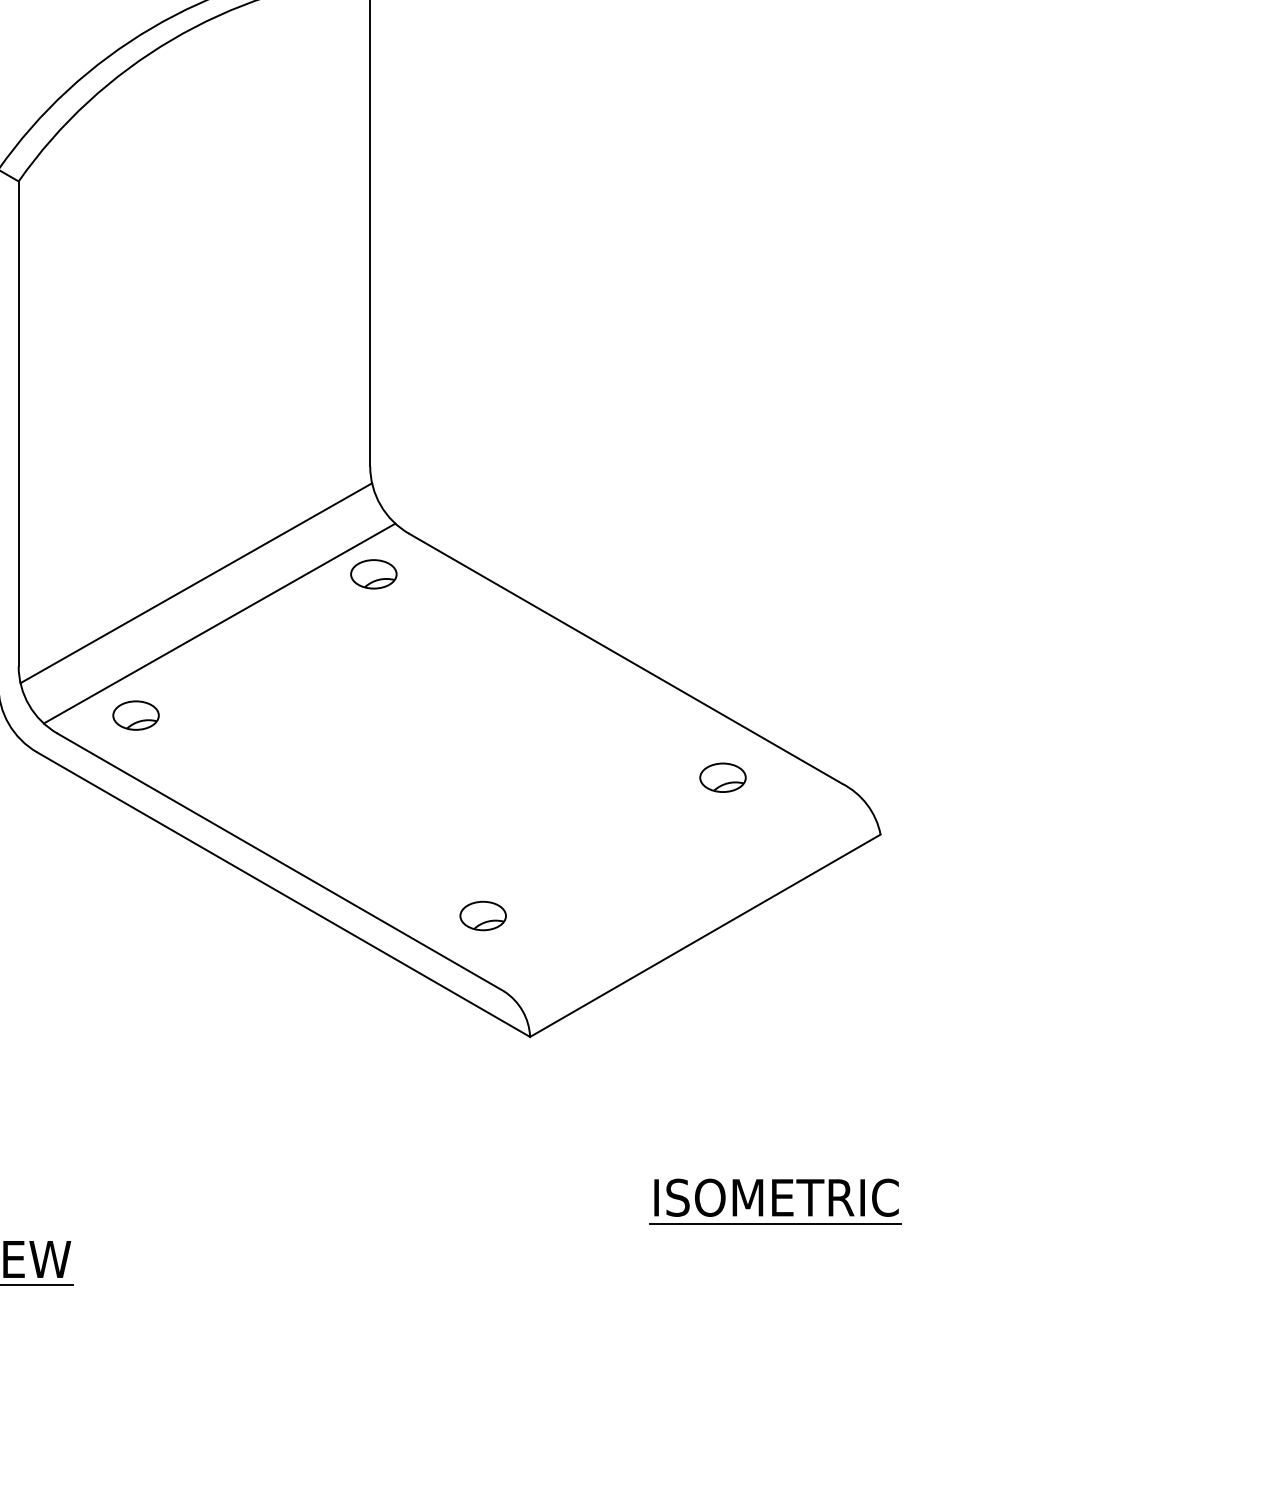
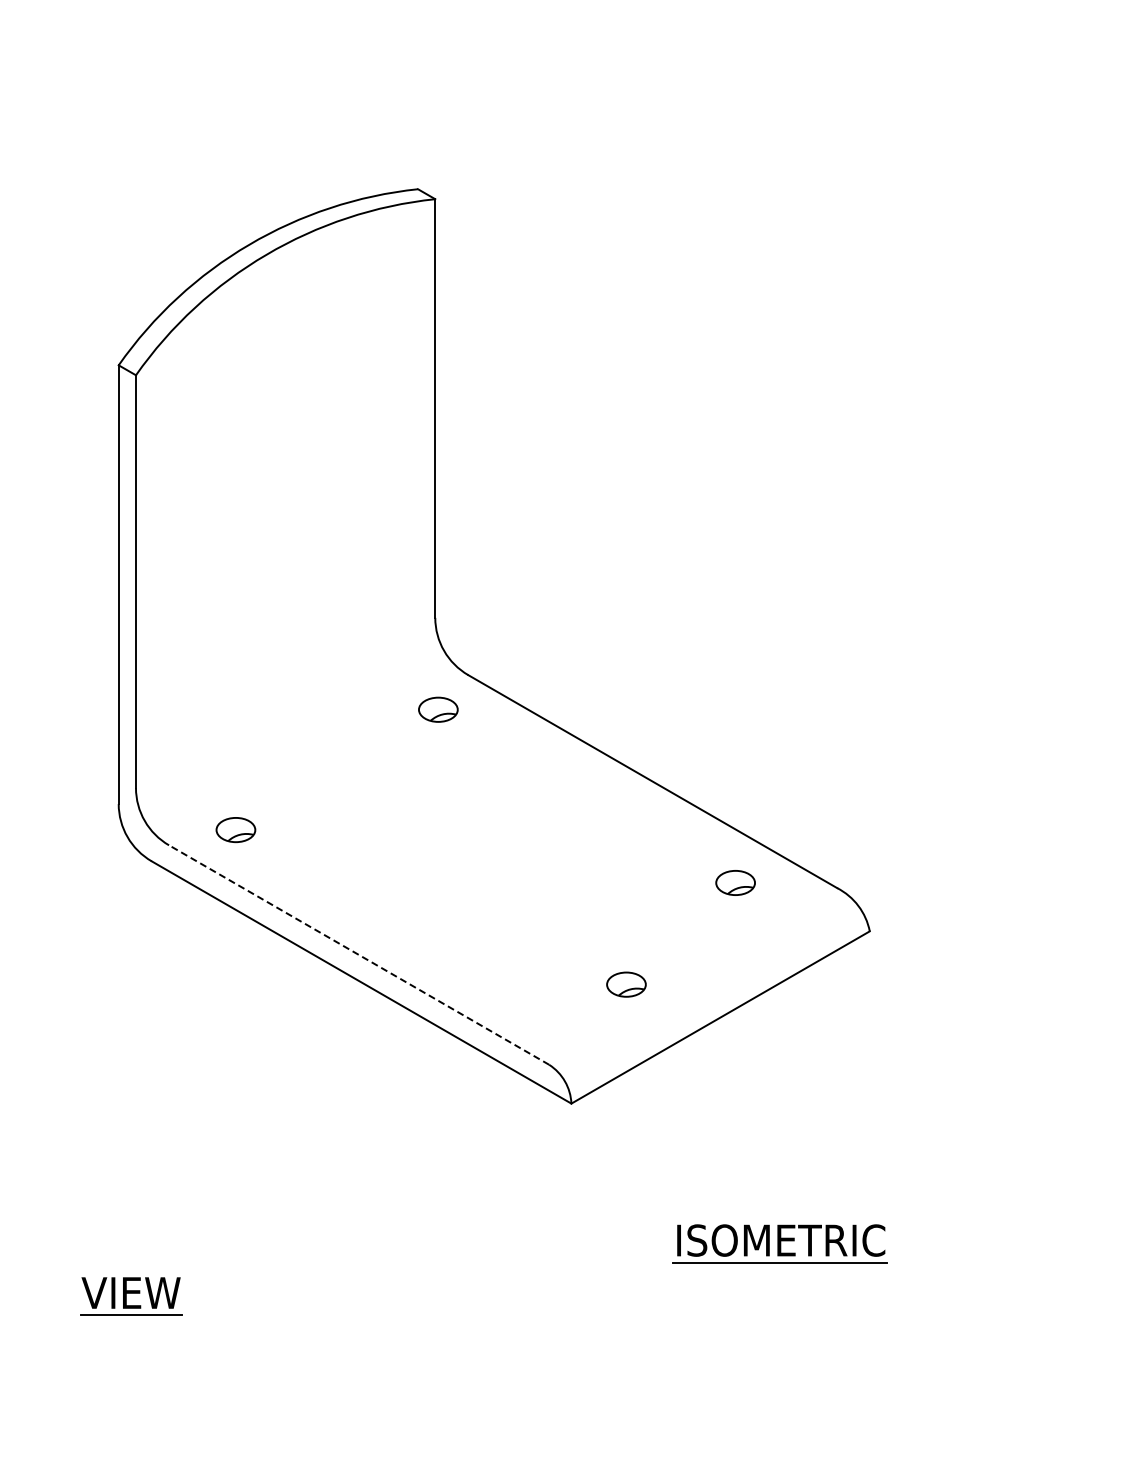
line: (195, 583) -> (286, 717), removed
line: (218, 623) -> (306, 751), removed
line: (280, 861) -> (358, 954), solid -> dashed
part: (483, 915) -> (626, 984), moved

